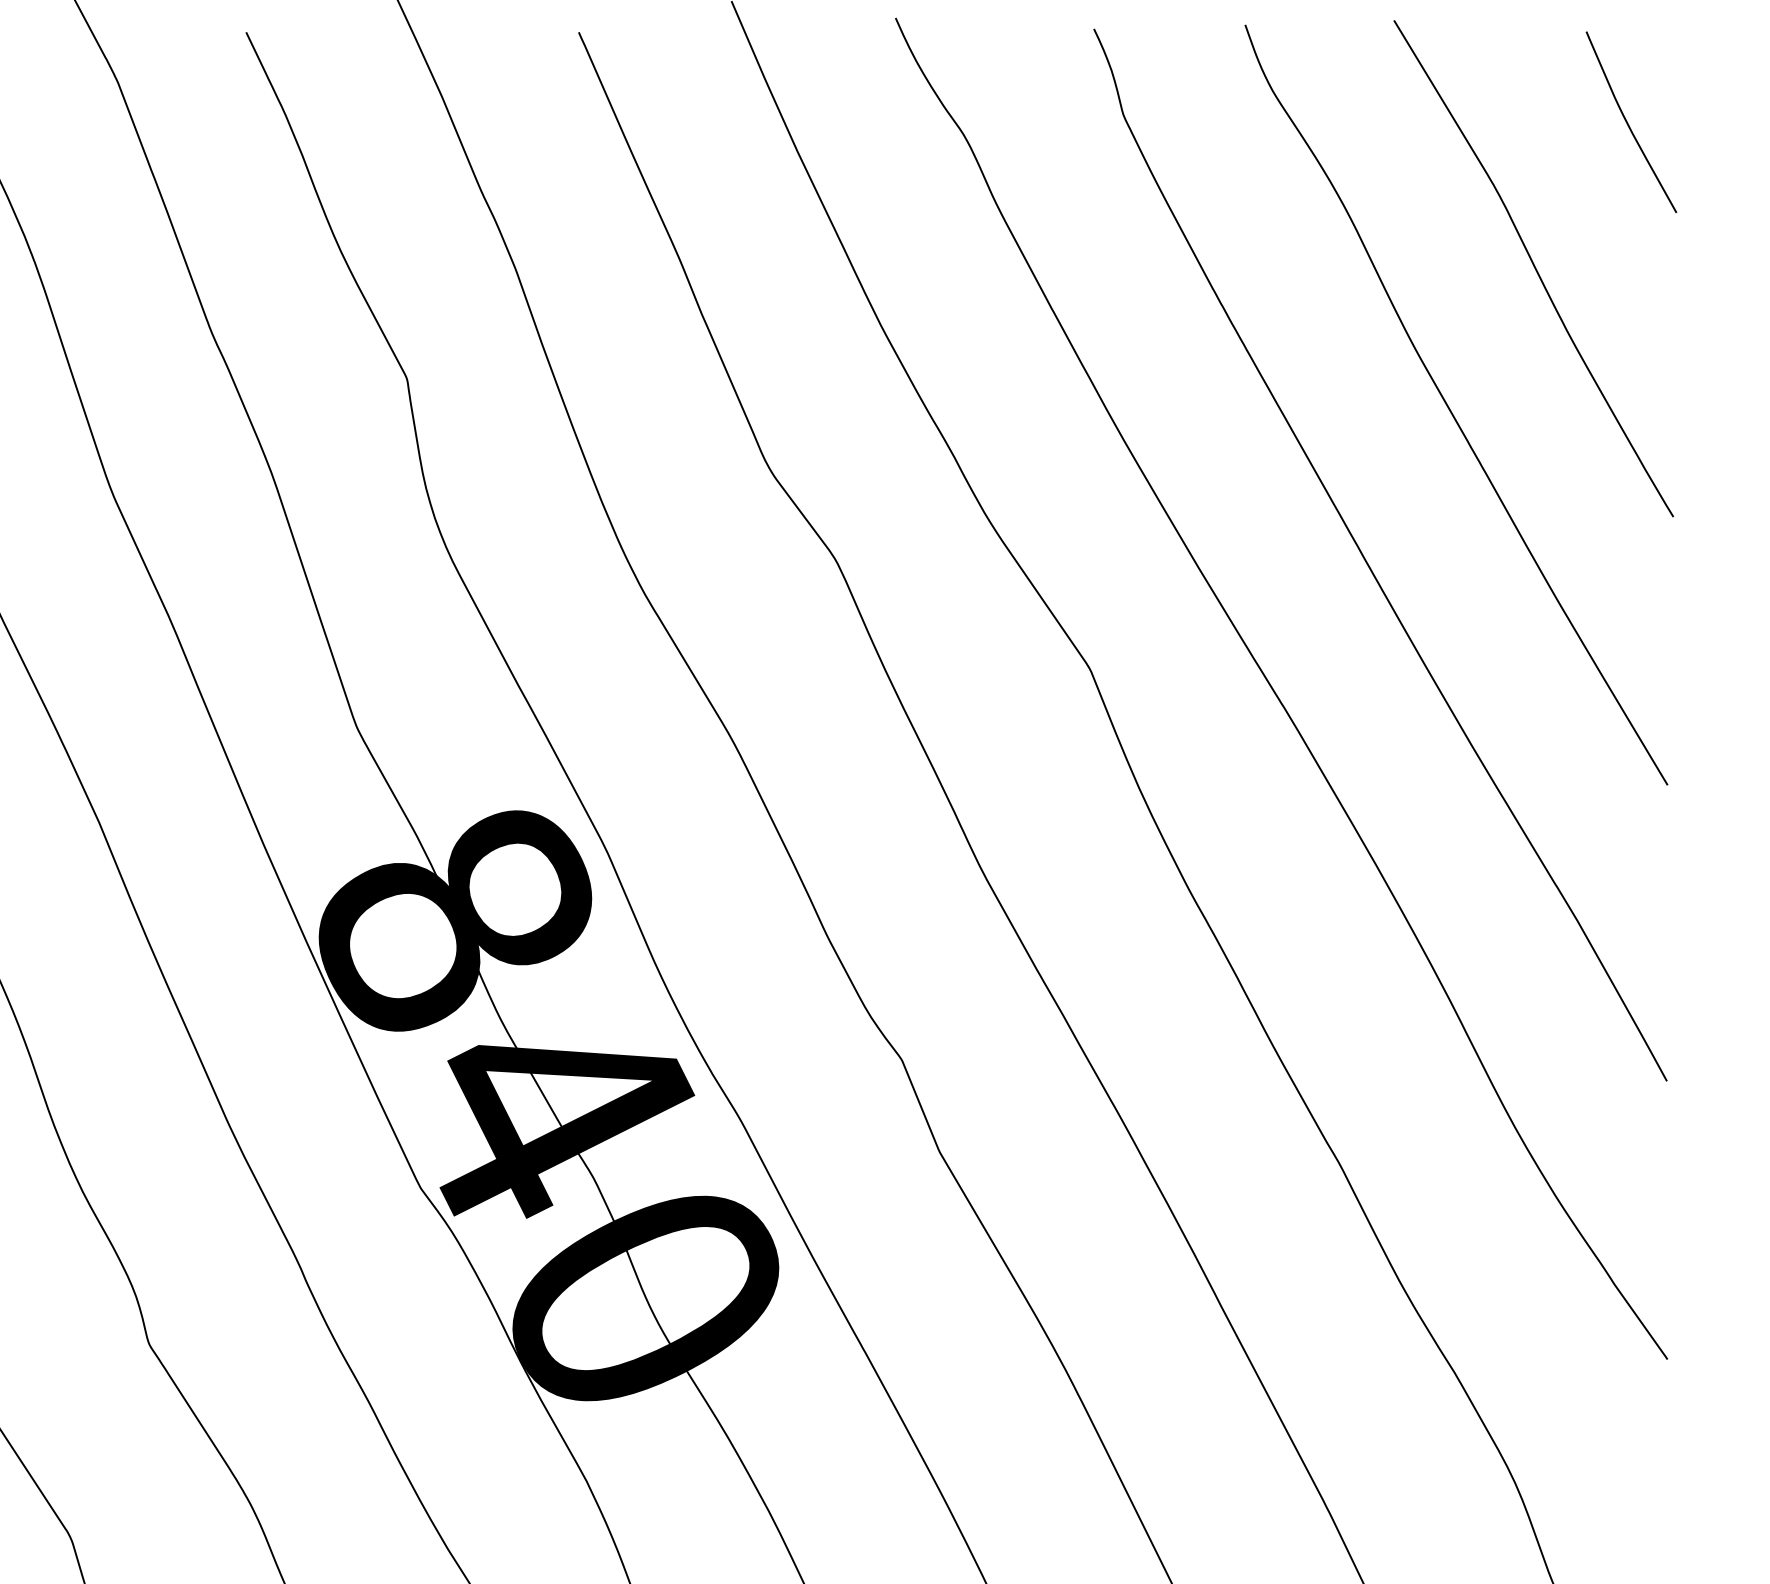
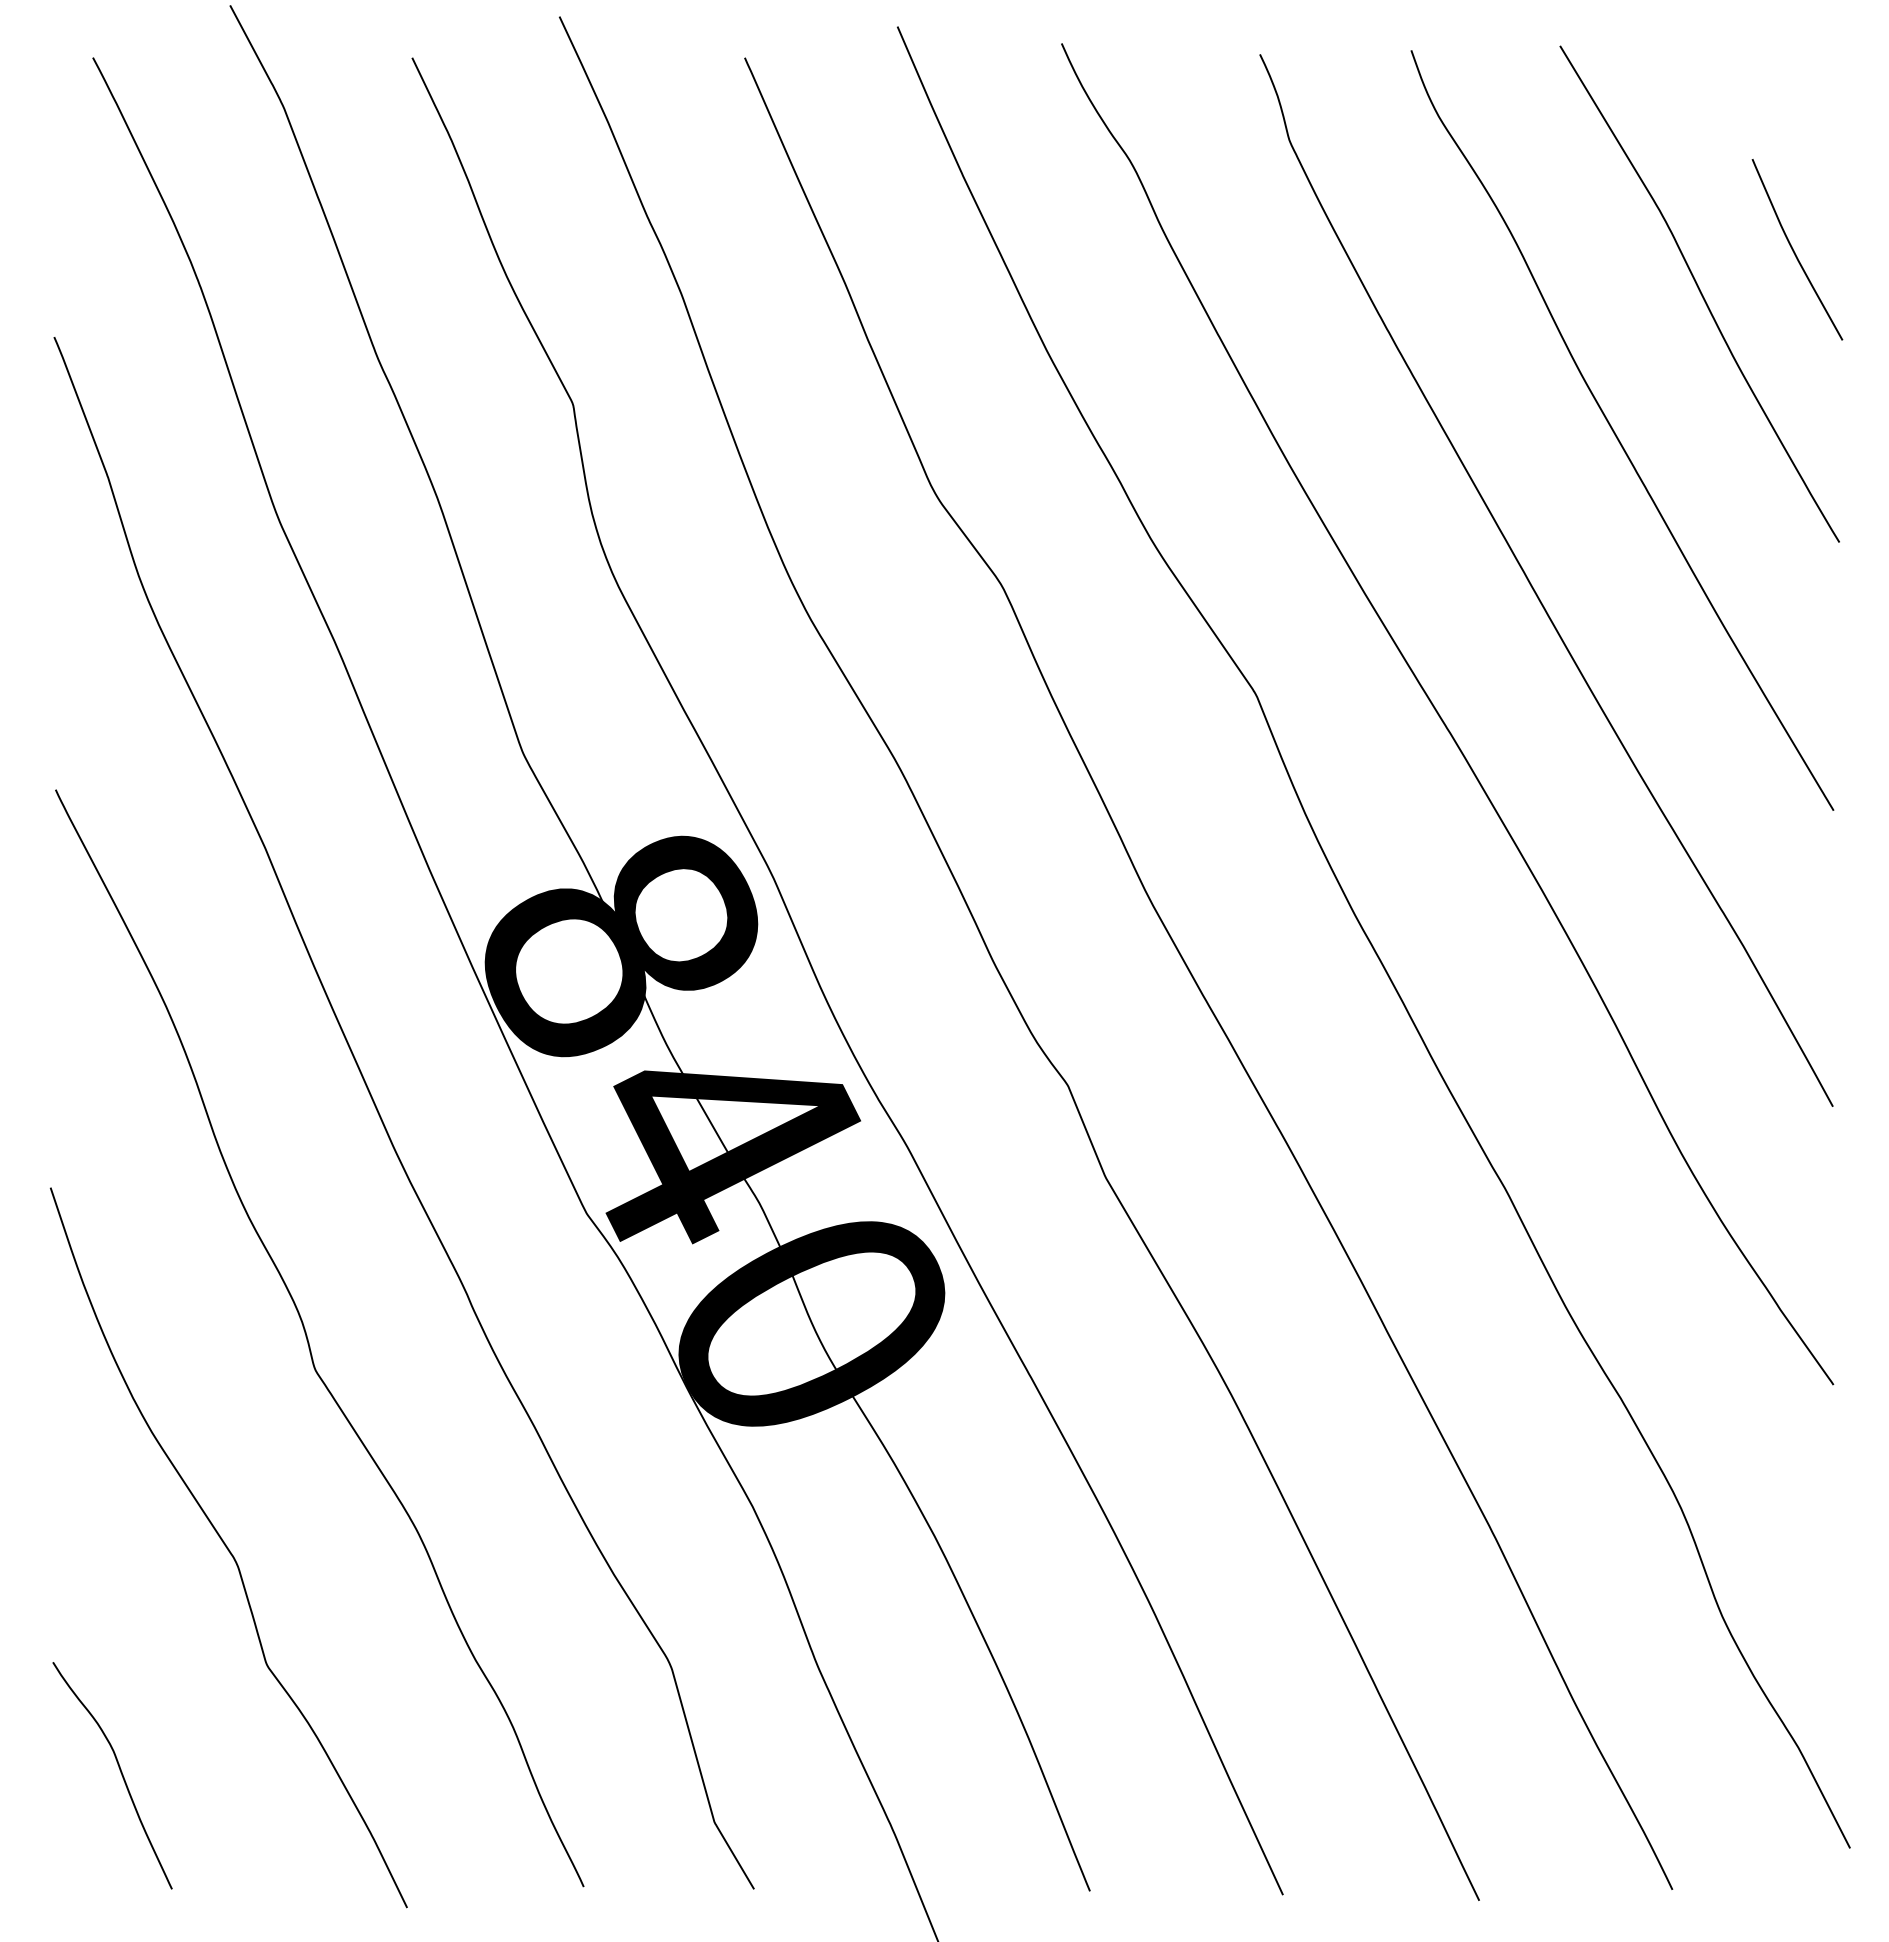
curve: (1628, 123) -> (1794, 250), moved

